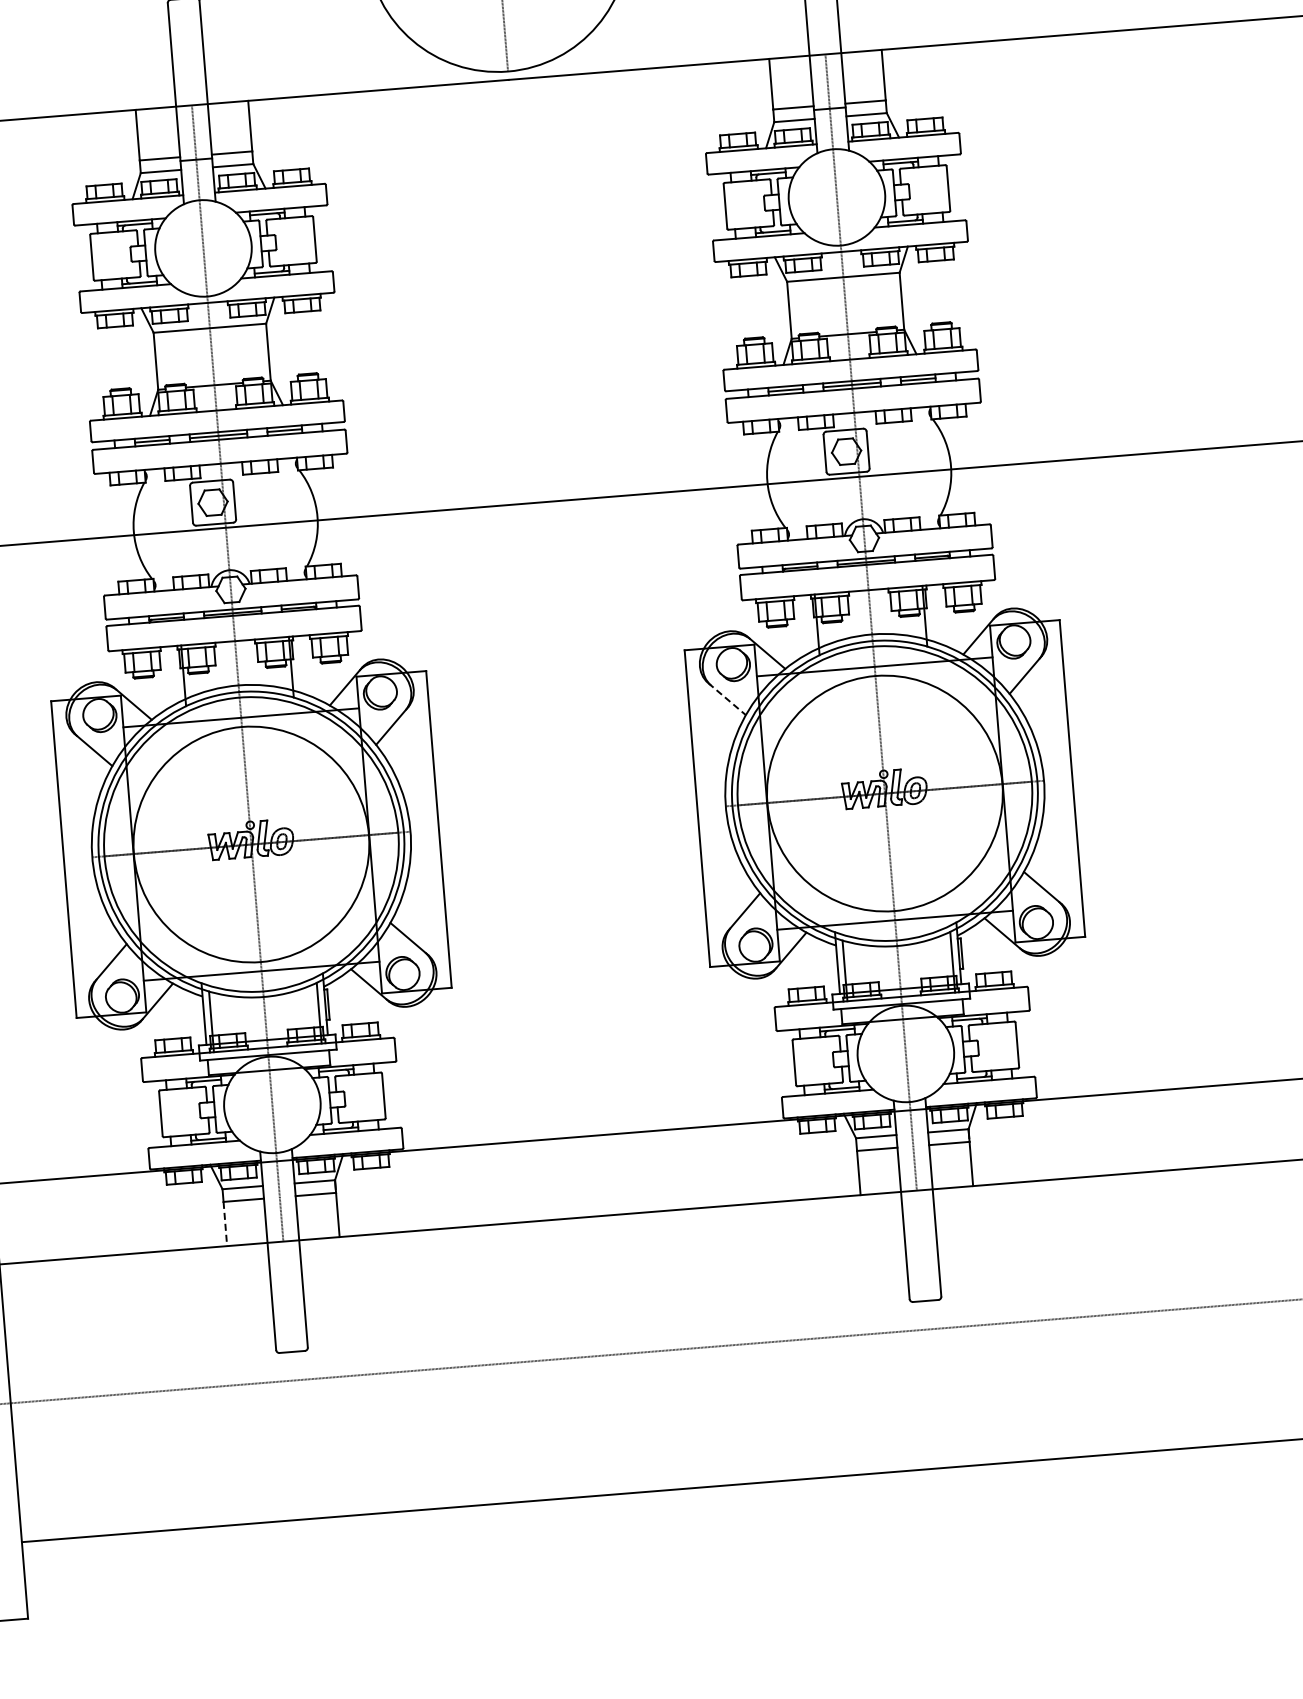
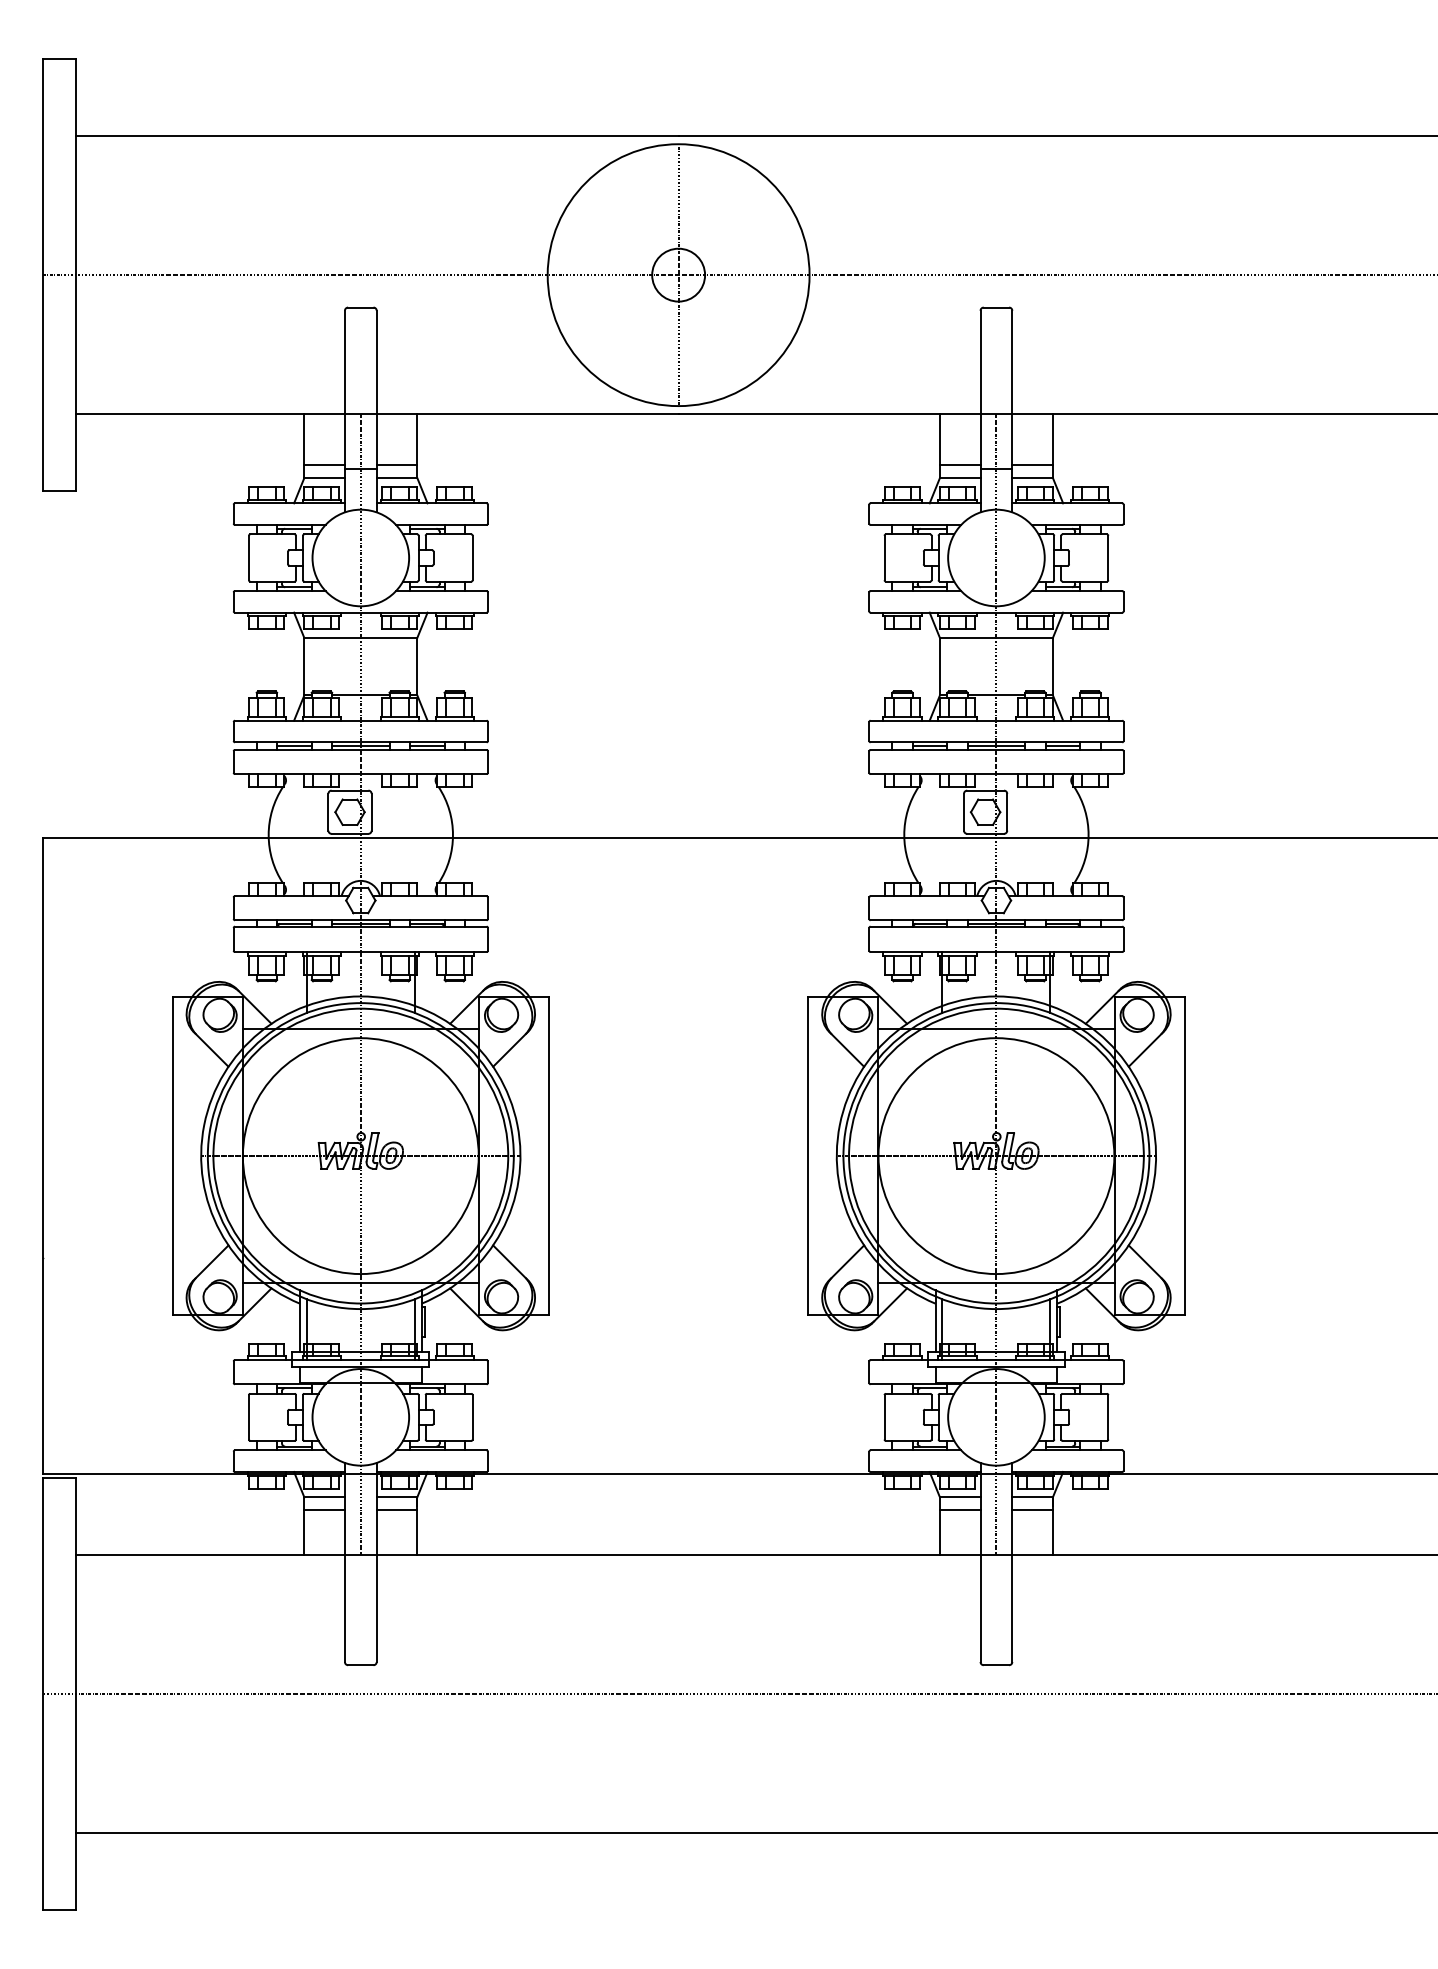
line: (726, 699) -> (846, 1049), dashed -> solid
line: (225, 1224) -> (304, 1532), dashed -> solid

